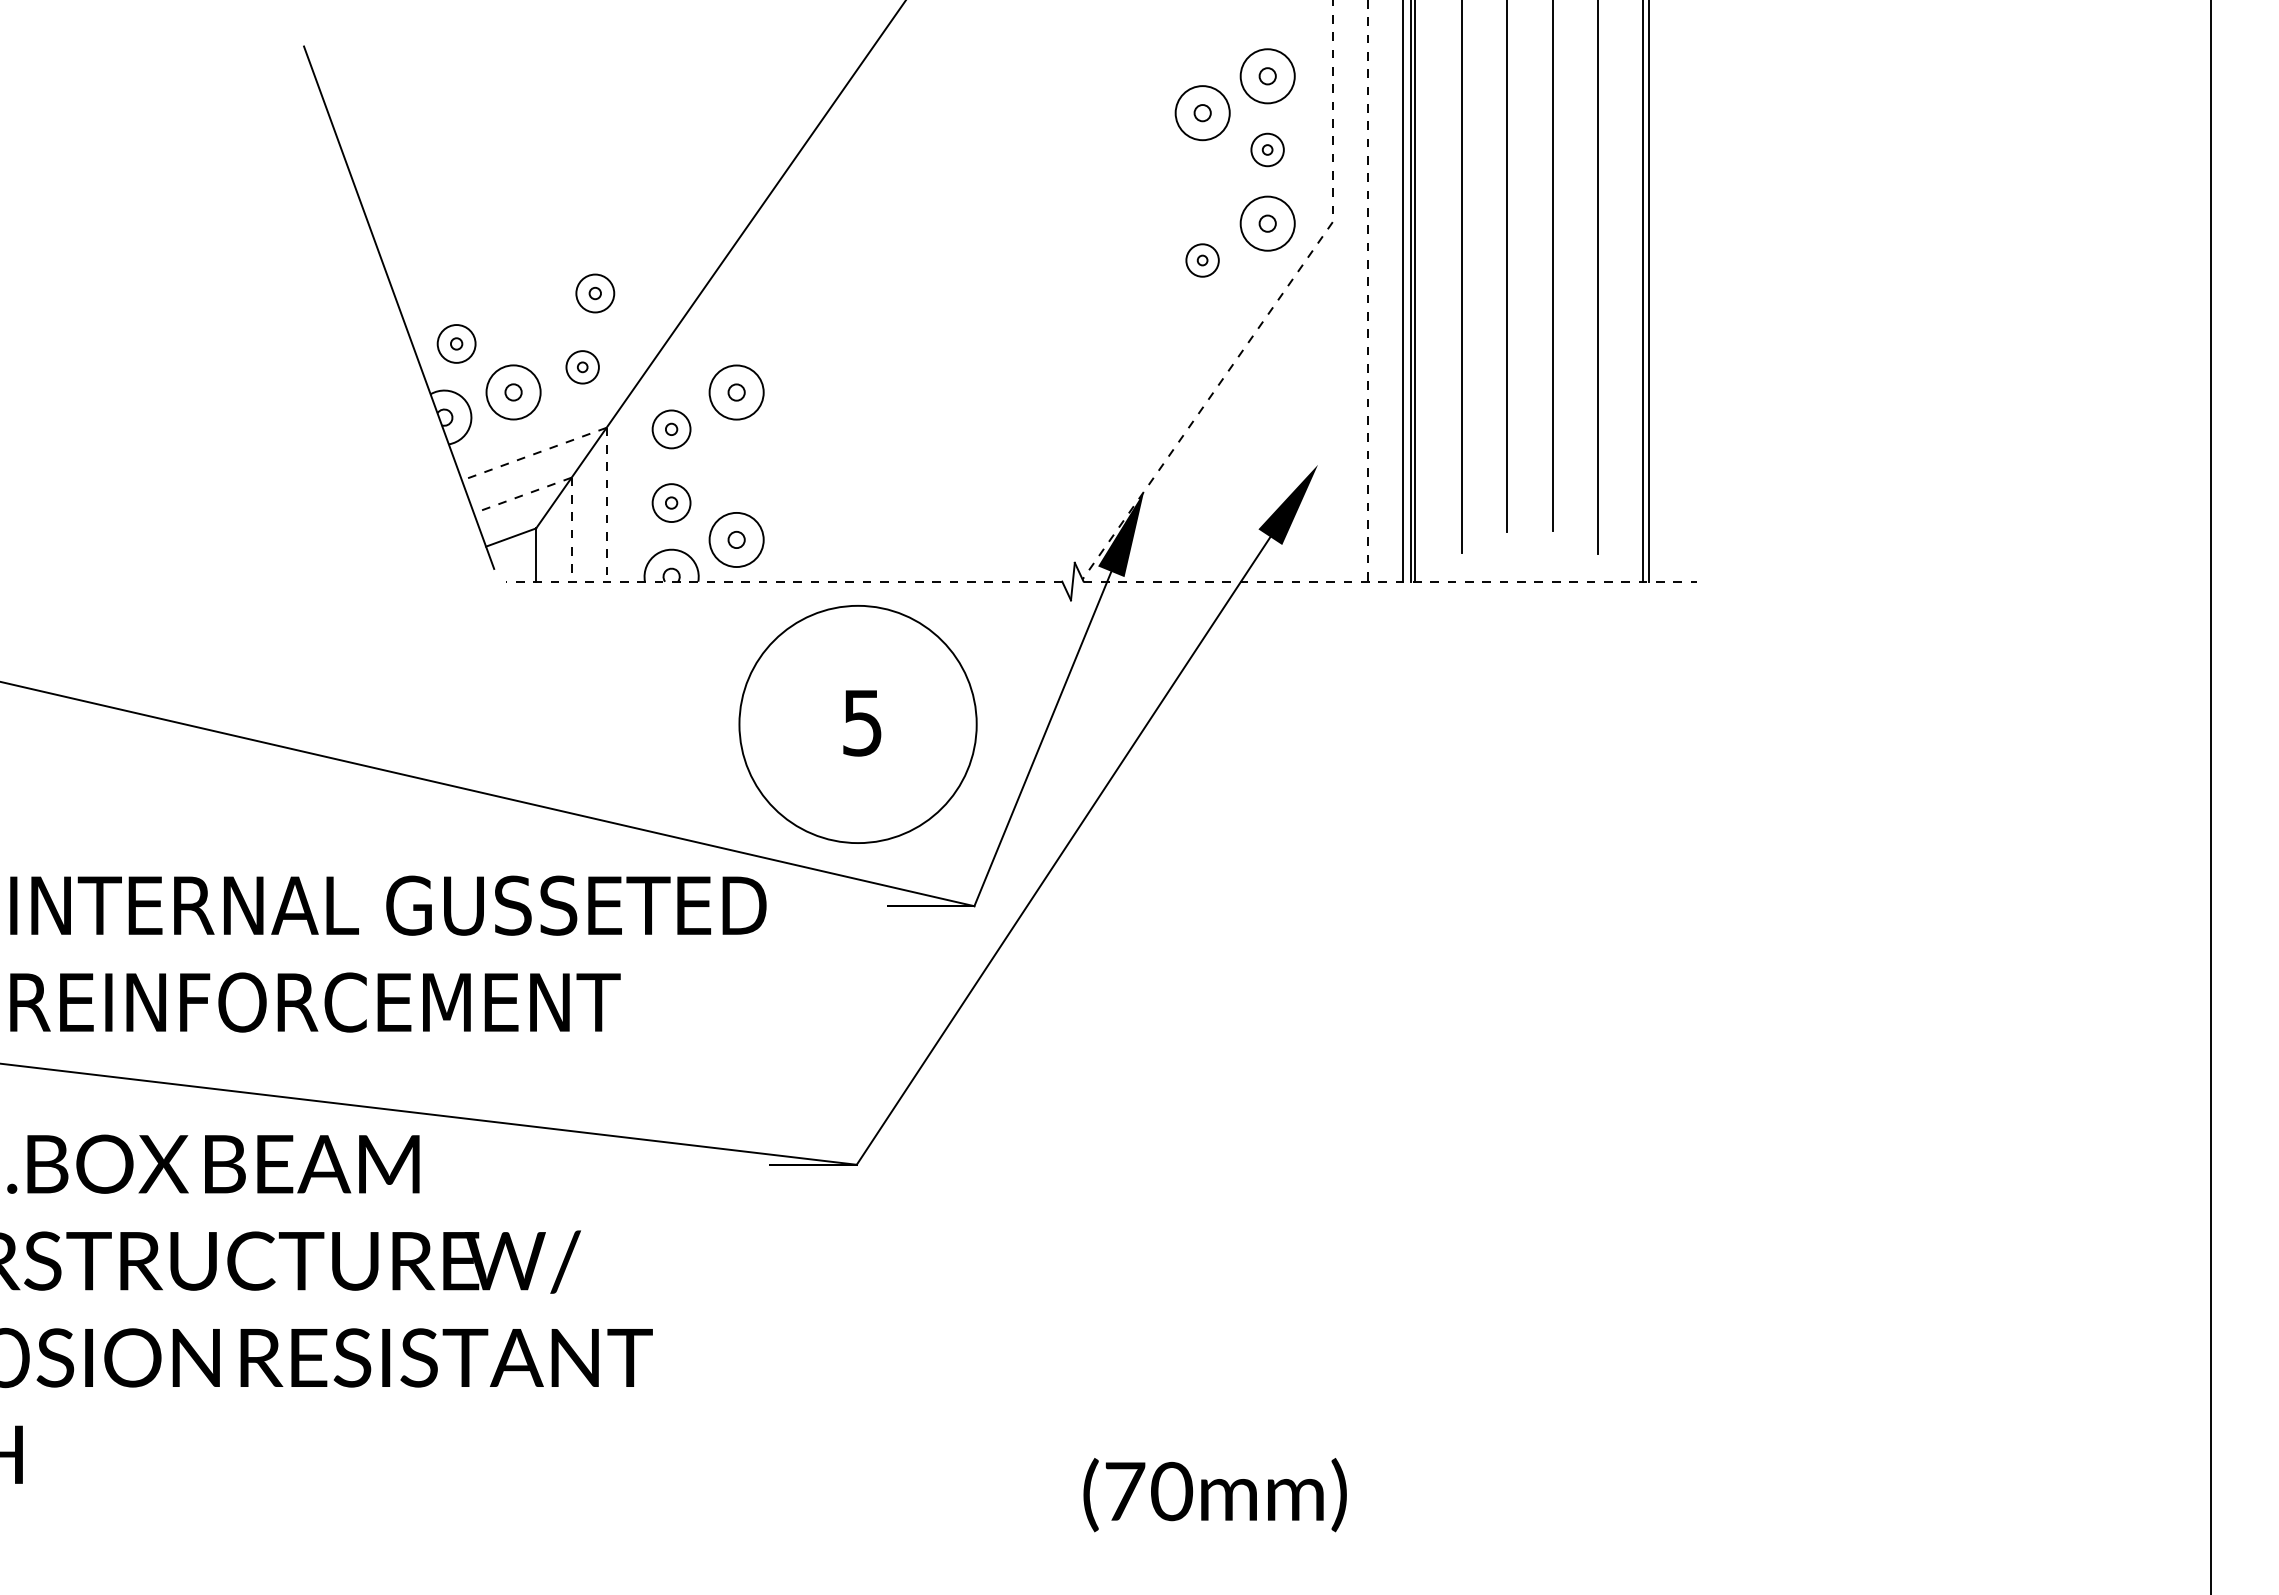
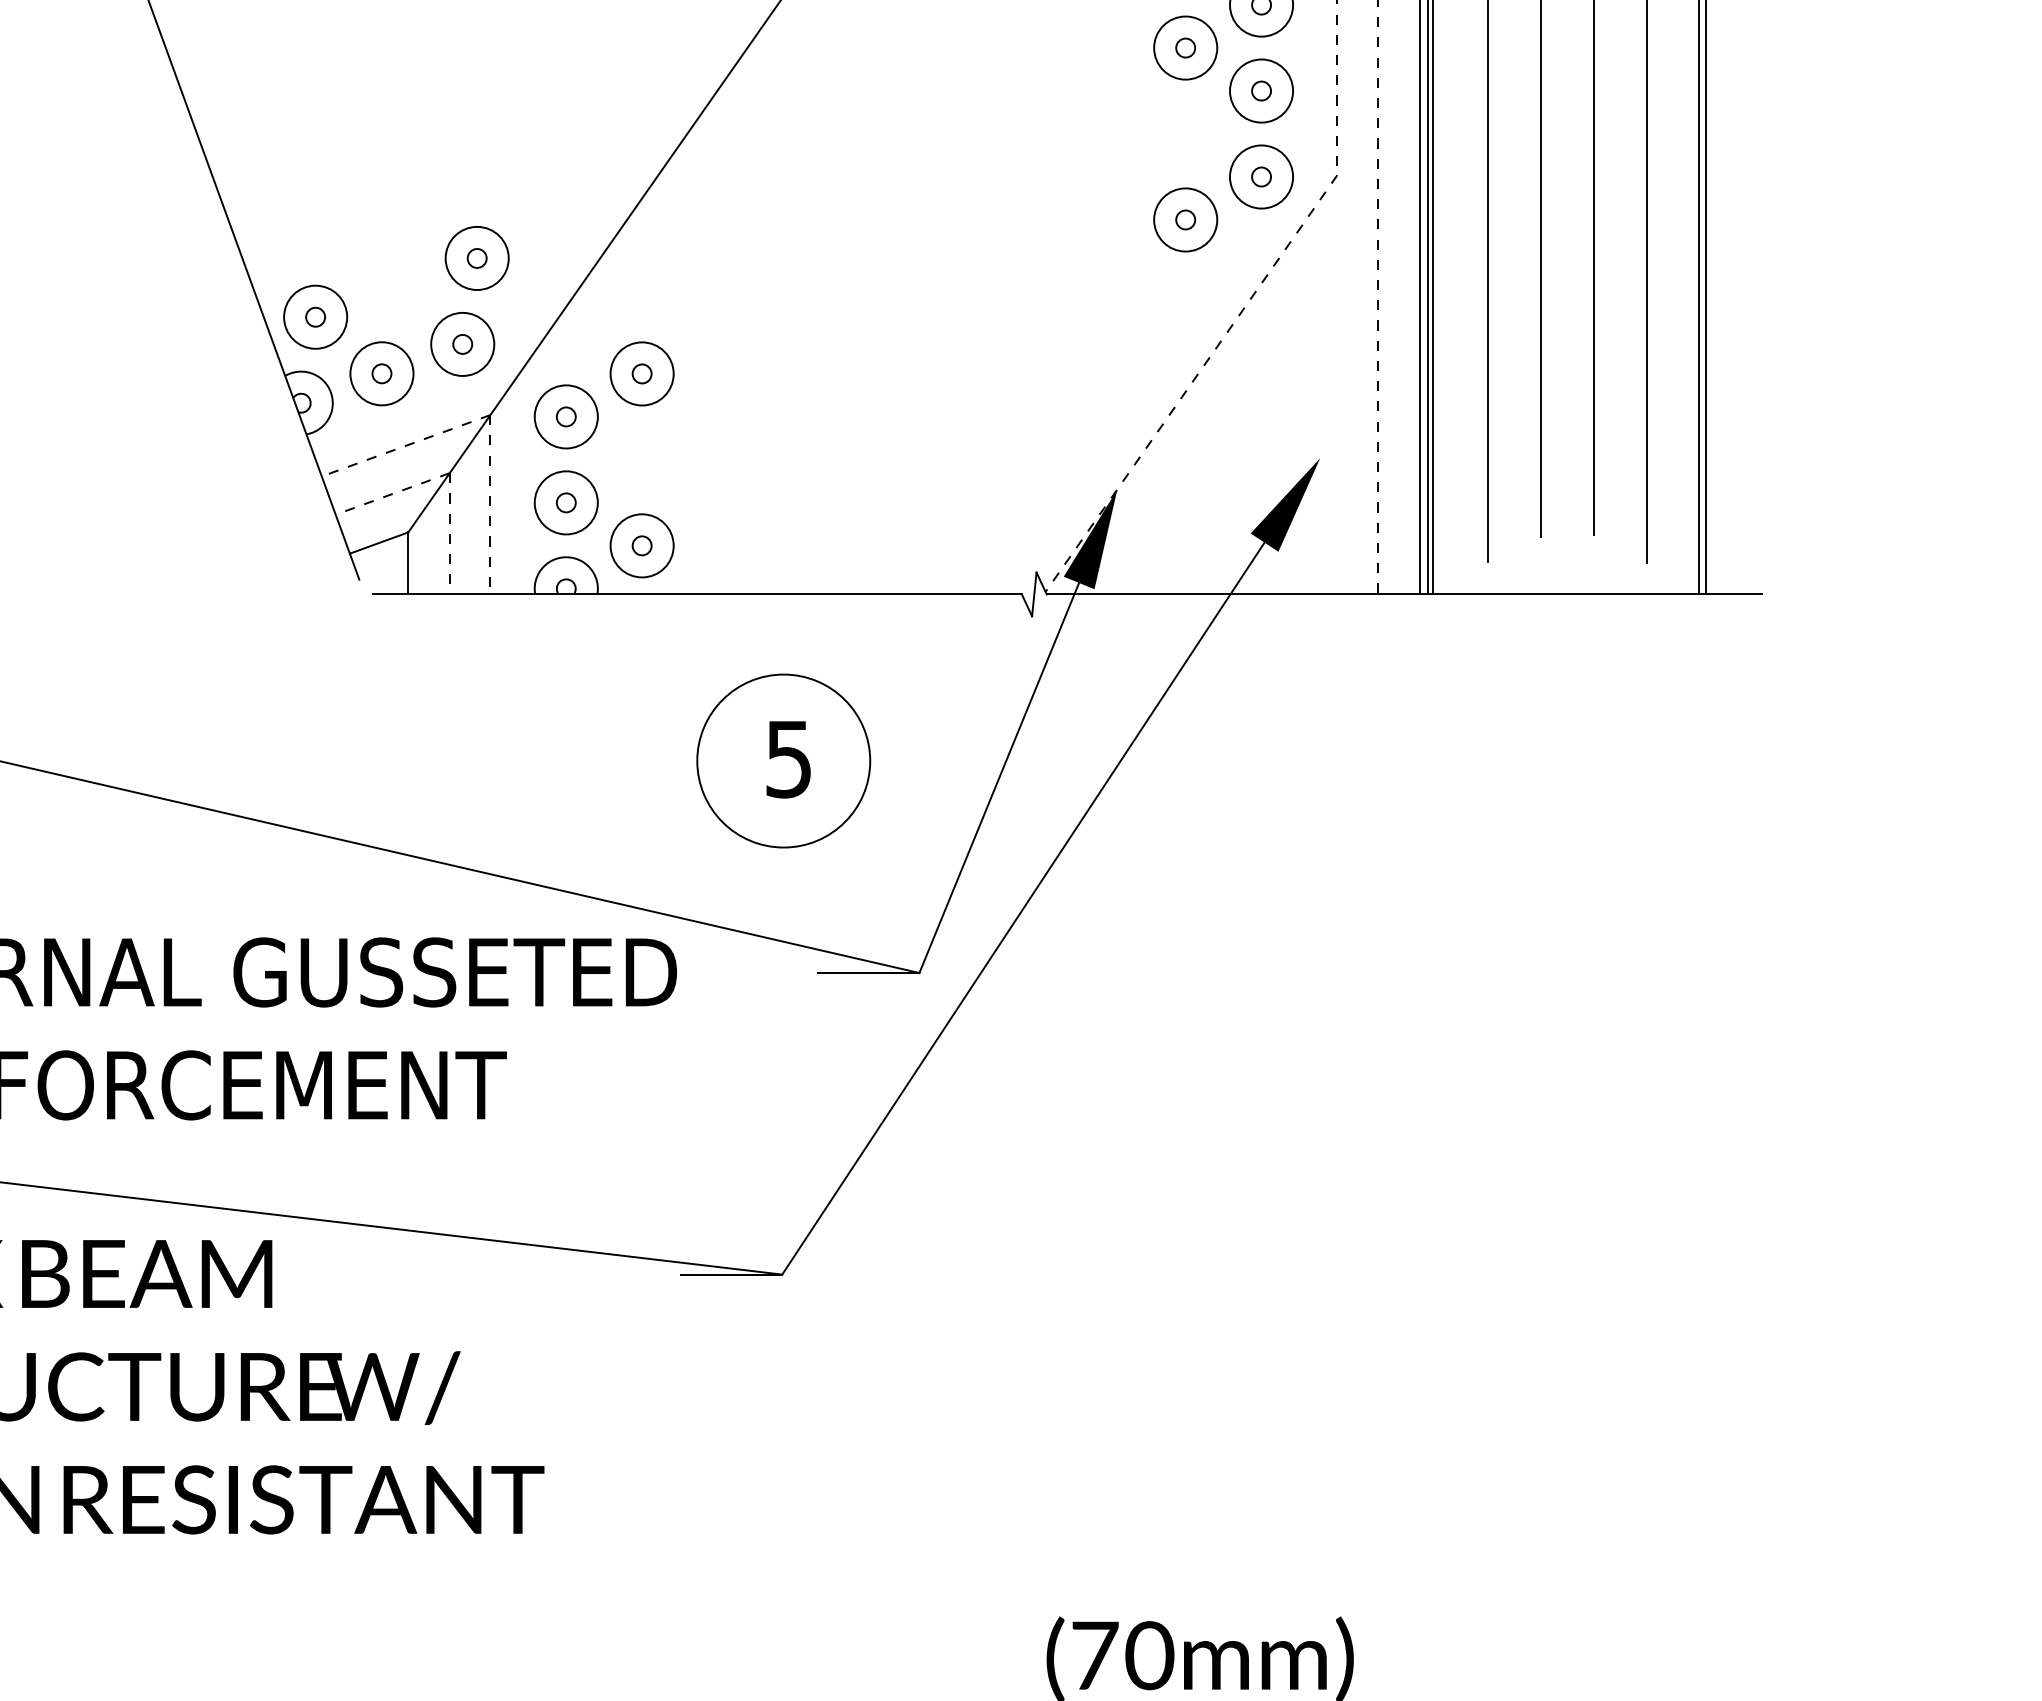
part: (1267, 149) -> (1261, 90), size x1.67
part: (1202, 260) -> (1185, 219), size x1.67
part: (595, 293) -> (477, 258), size x1.43
part: (456, 343) -> (315, 316), size x1.43
part: (582, 367) -> (462, 344), size x1.67
part: (671, 429) -> (566, 417), size x1.43
part: (671, 502) -> (566, 502), size x1.43
line: (783, 581) -> (696, 594), dashed -> solid
line: (1390, 581) -> (1404, 594), dashed -> solid
circle: (857, 724) -> (783, 761), size x0.62

